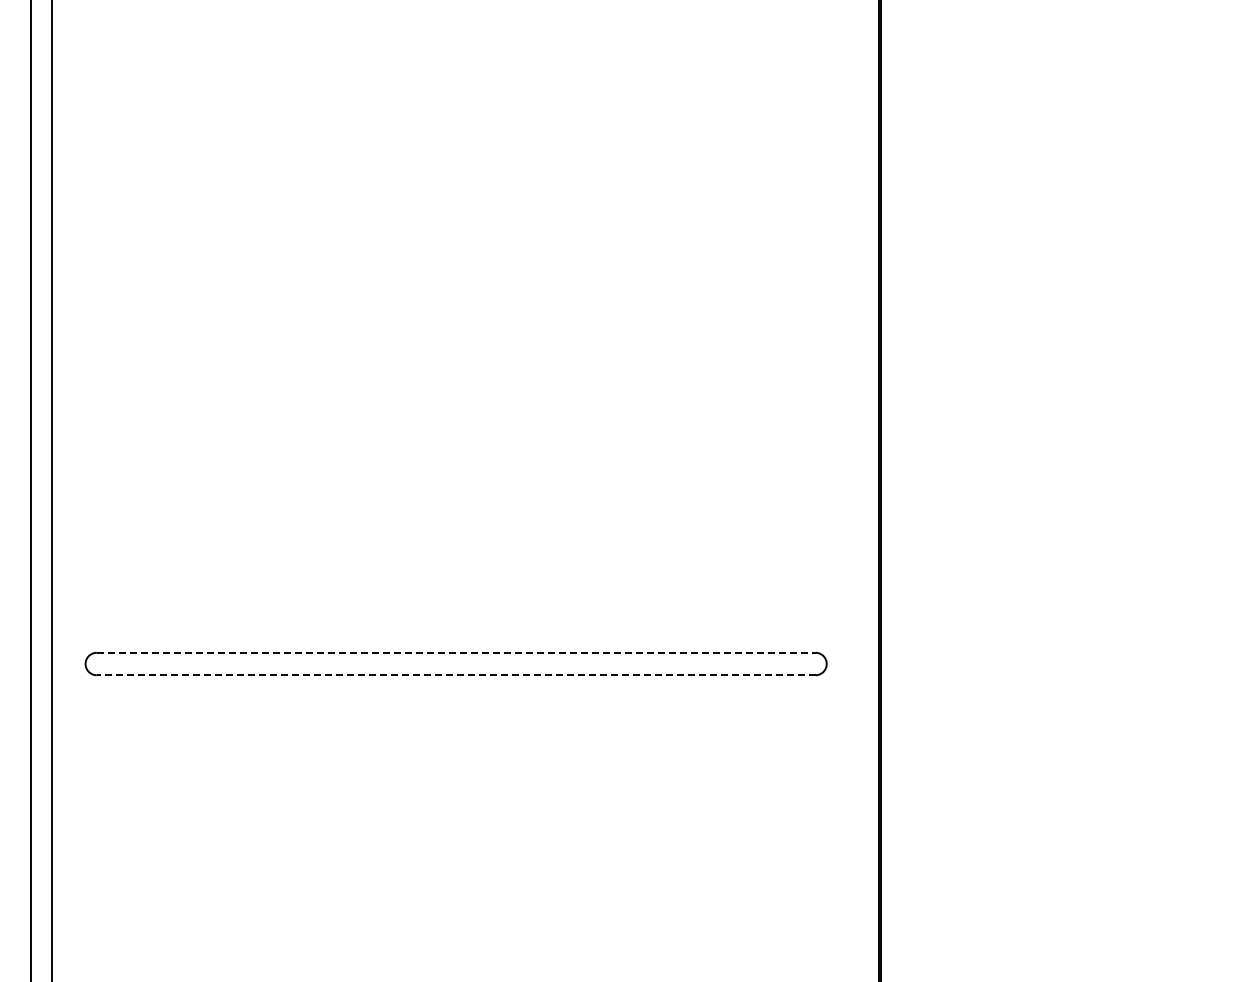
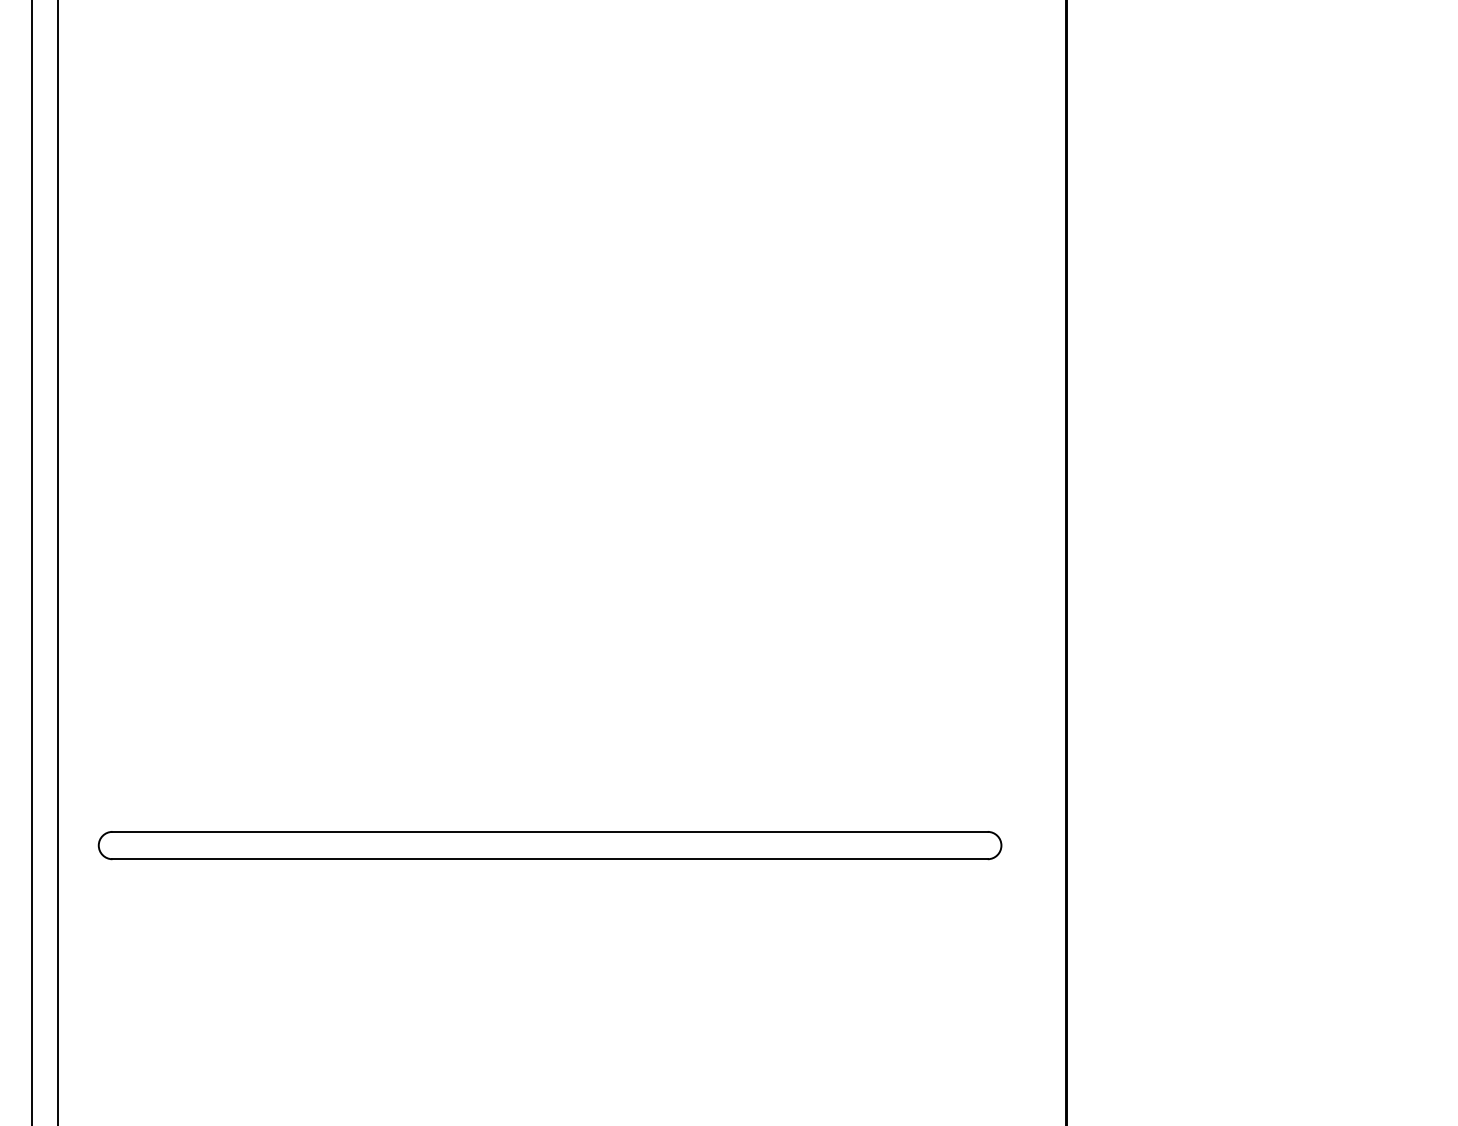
line: (456, 652) -> (550, 831), dashed -> solid
line: (455, 675) -> (549, 859), dashed -> solid

